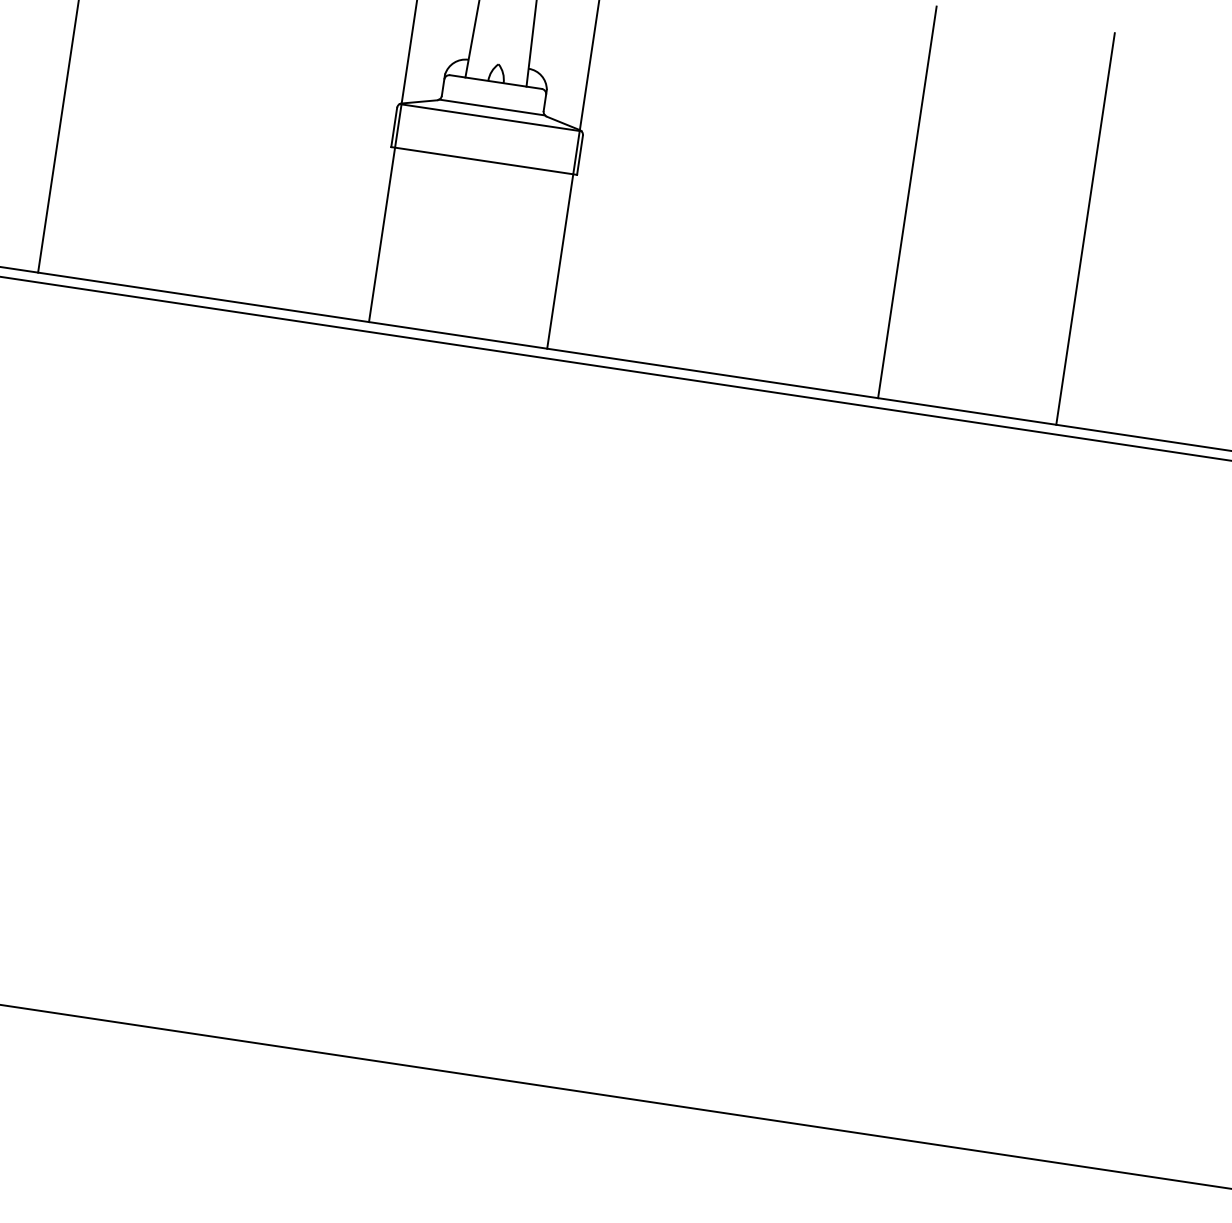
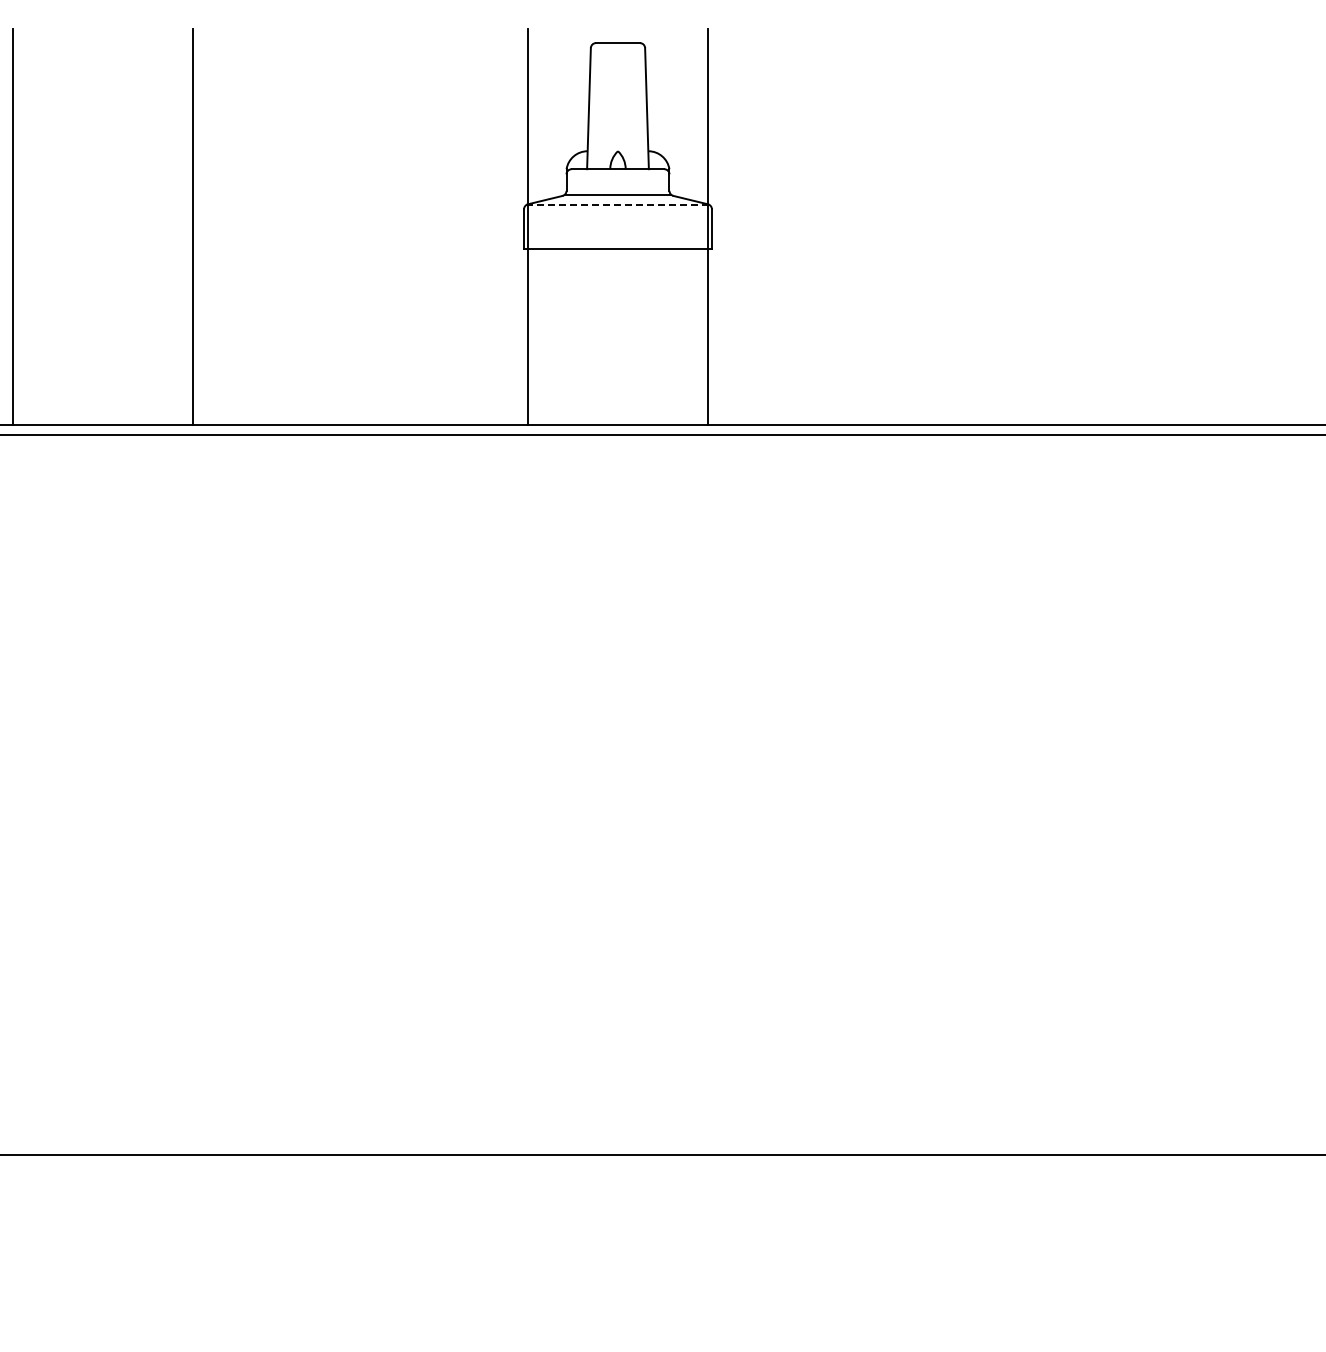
line: (491, 118) -> (618, 205), solid -> dashed
line: (907, 202) -> (1042, 227), removed
line: (1085, 229) -> (1222, 227), removed

